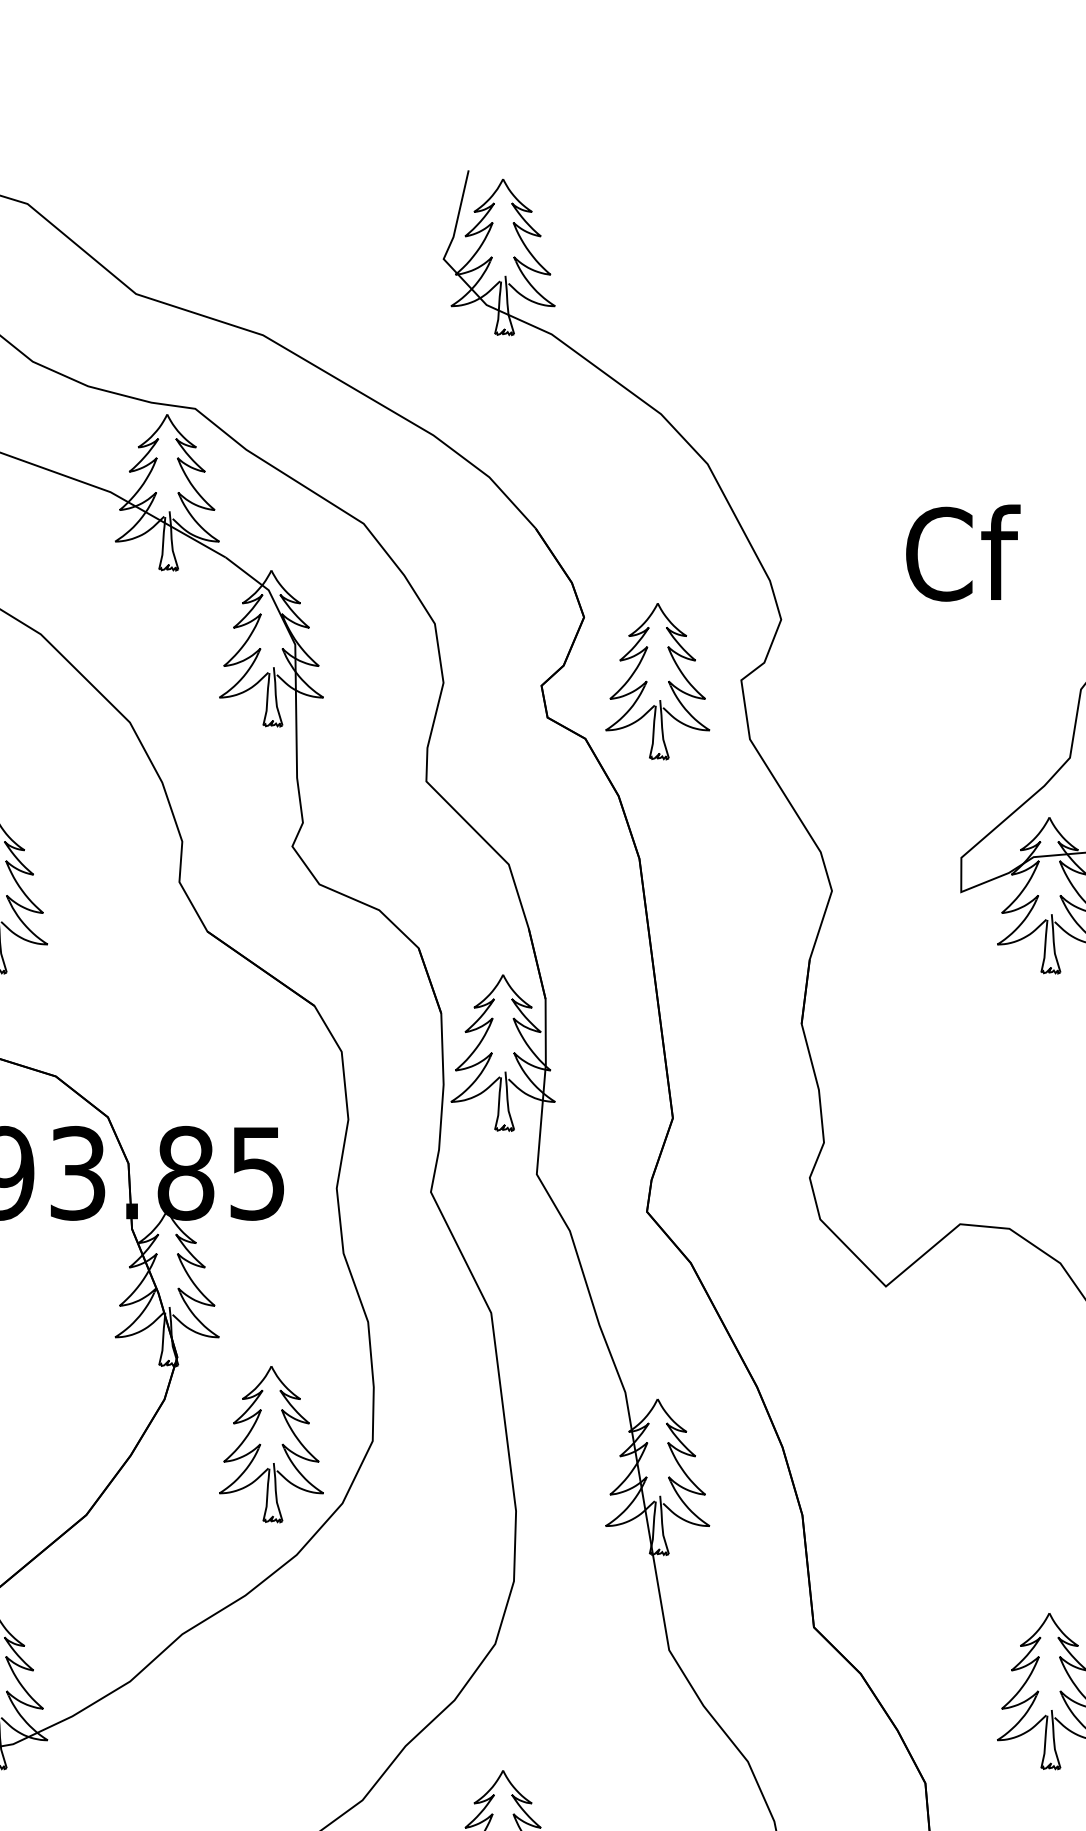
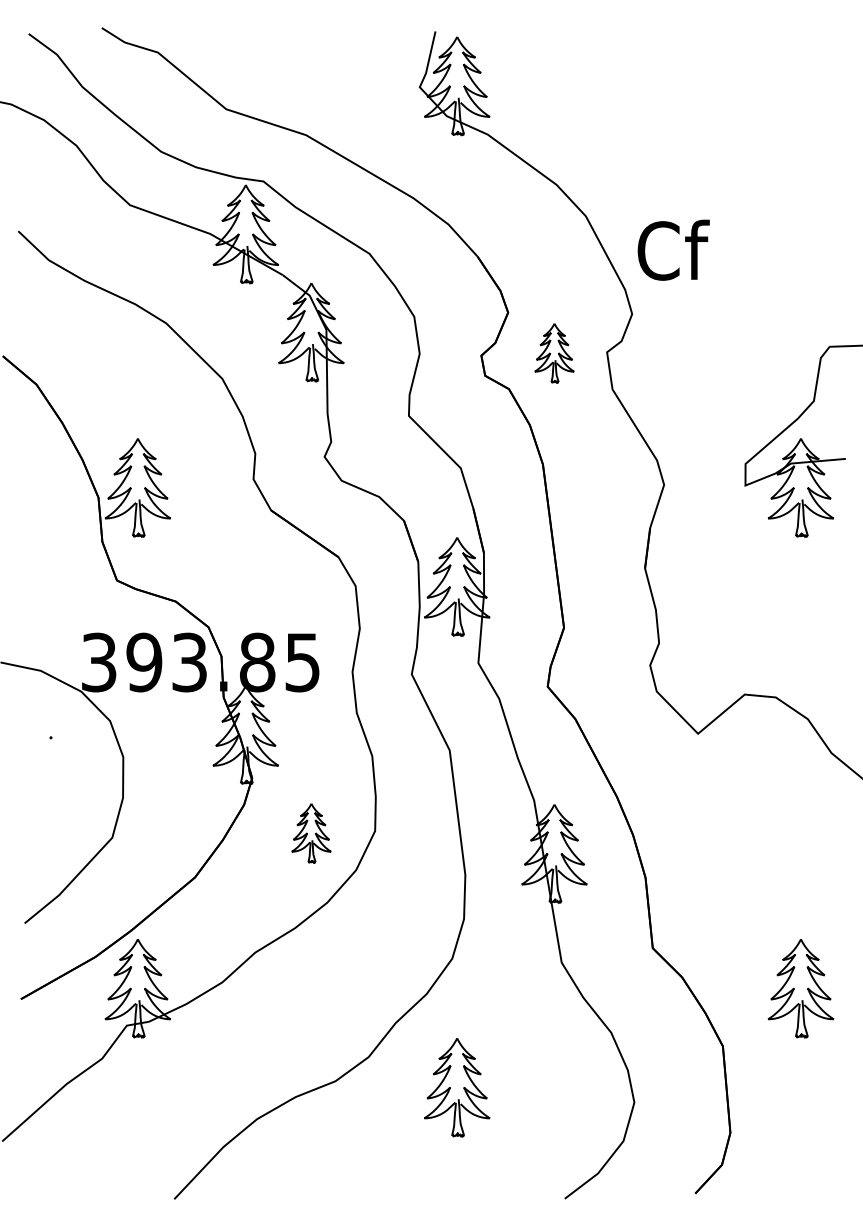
text: (962, 551) -> (673, 249), moved
part: (657, 682) -> (554, 353), size x0.6
part: (271, 1445) -> (311, 833), size x0.6

